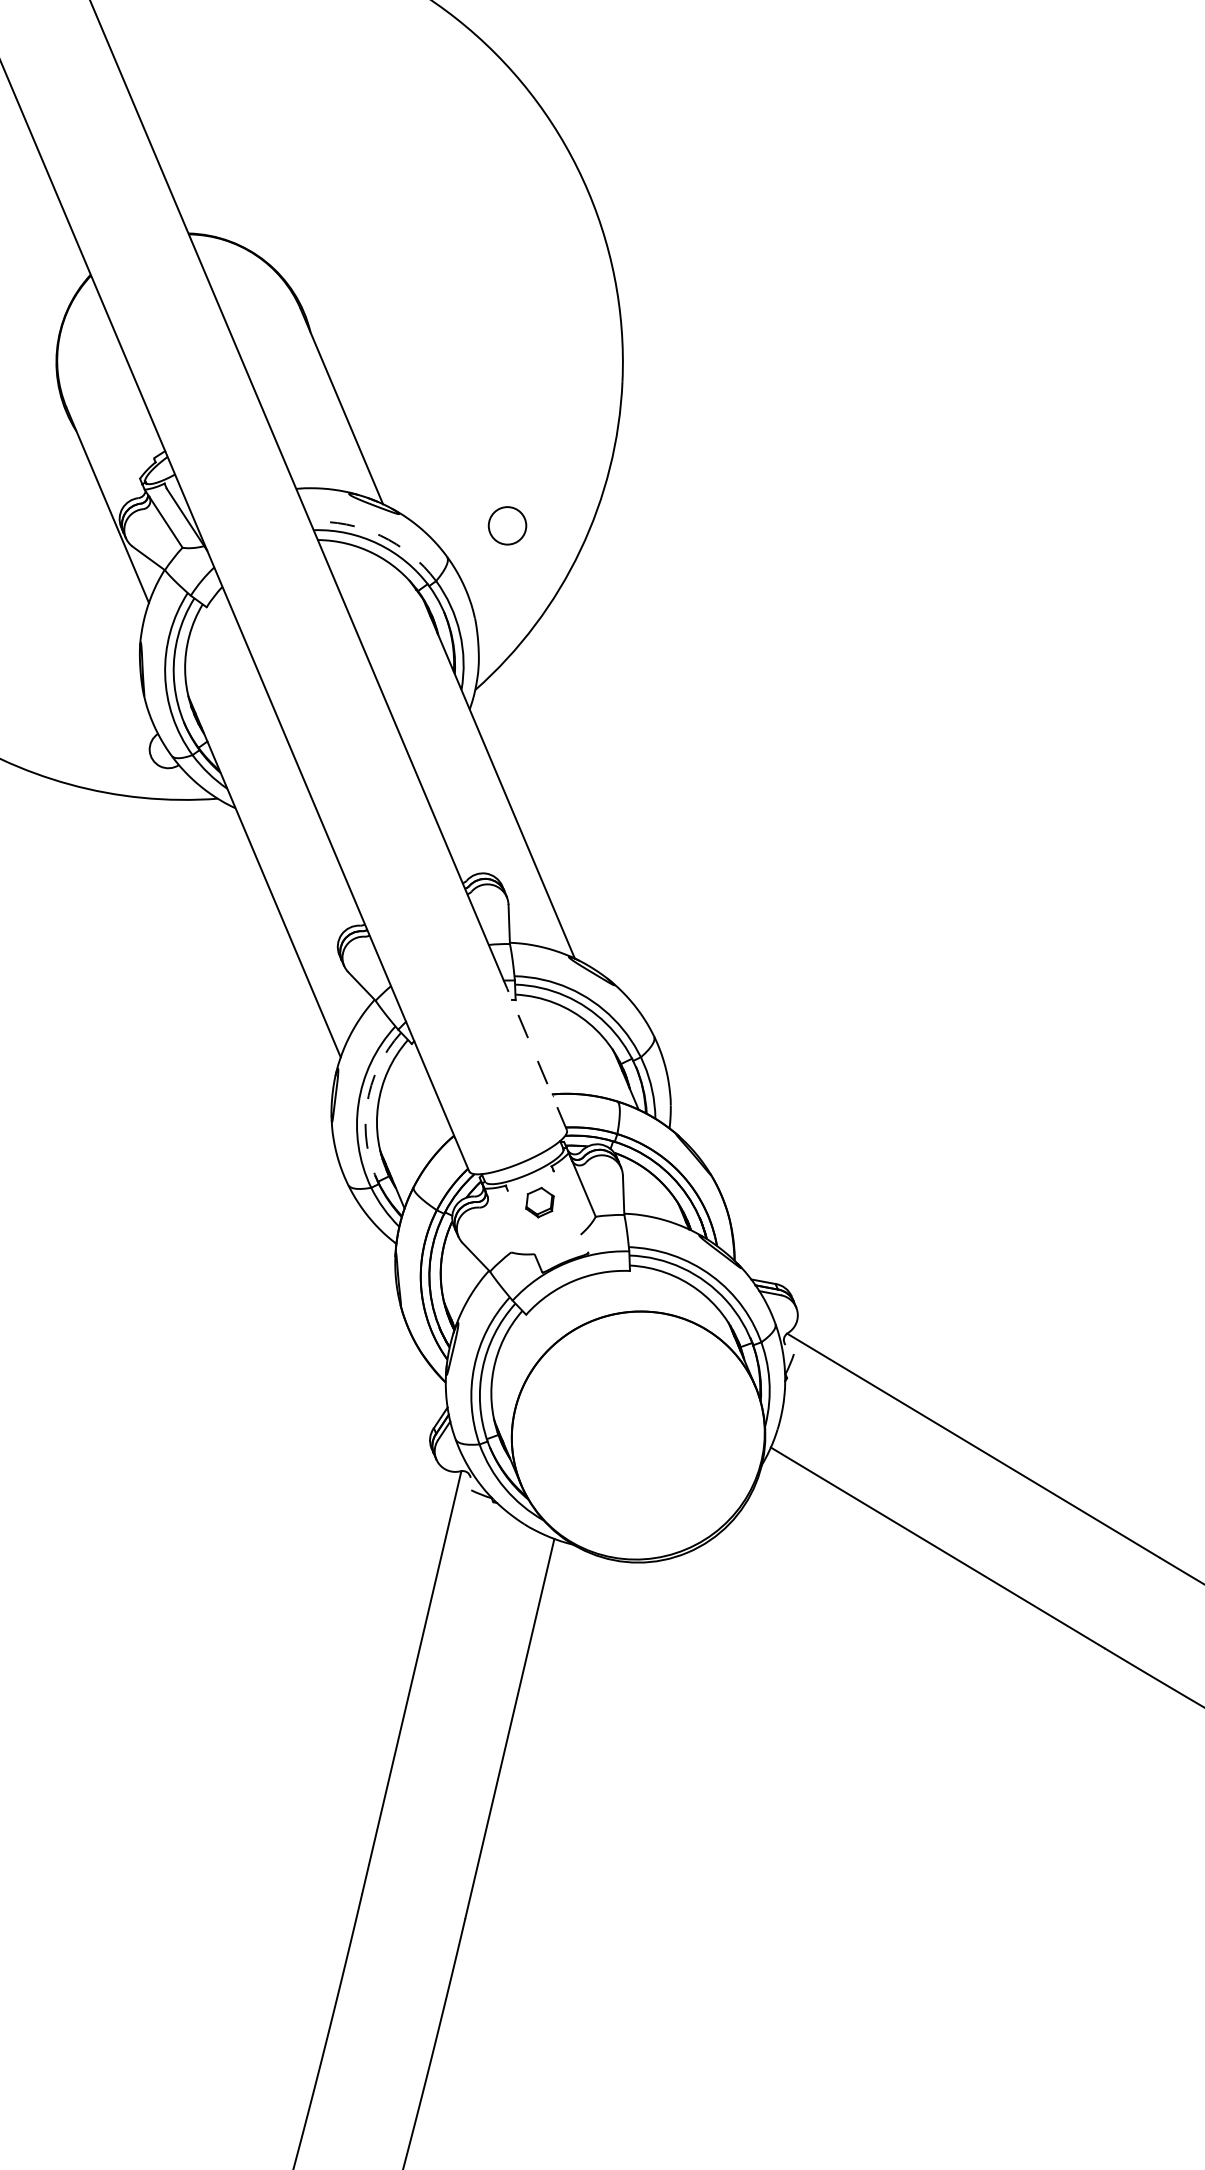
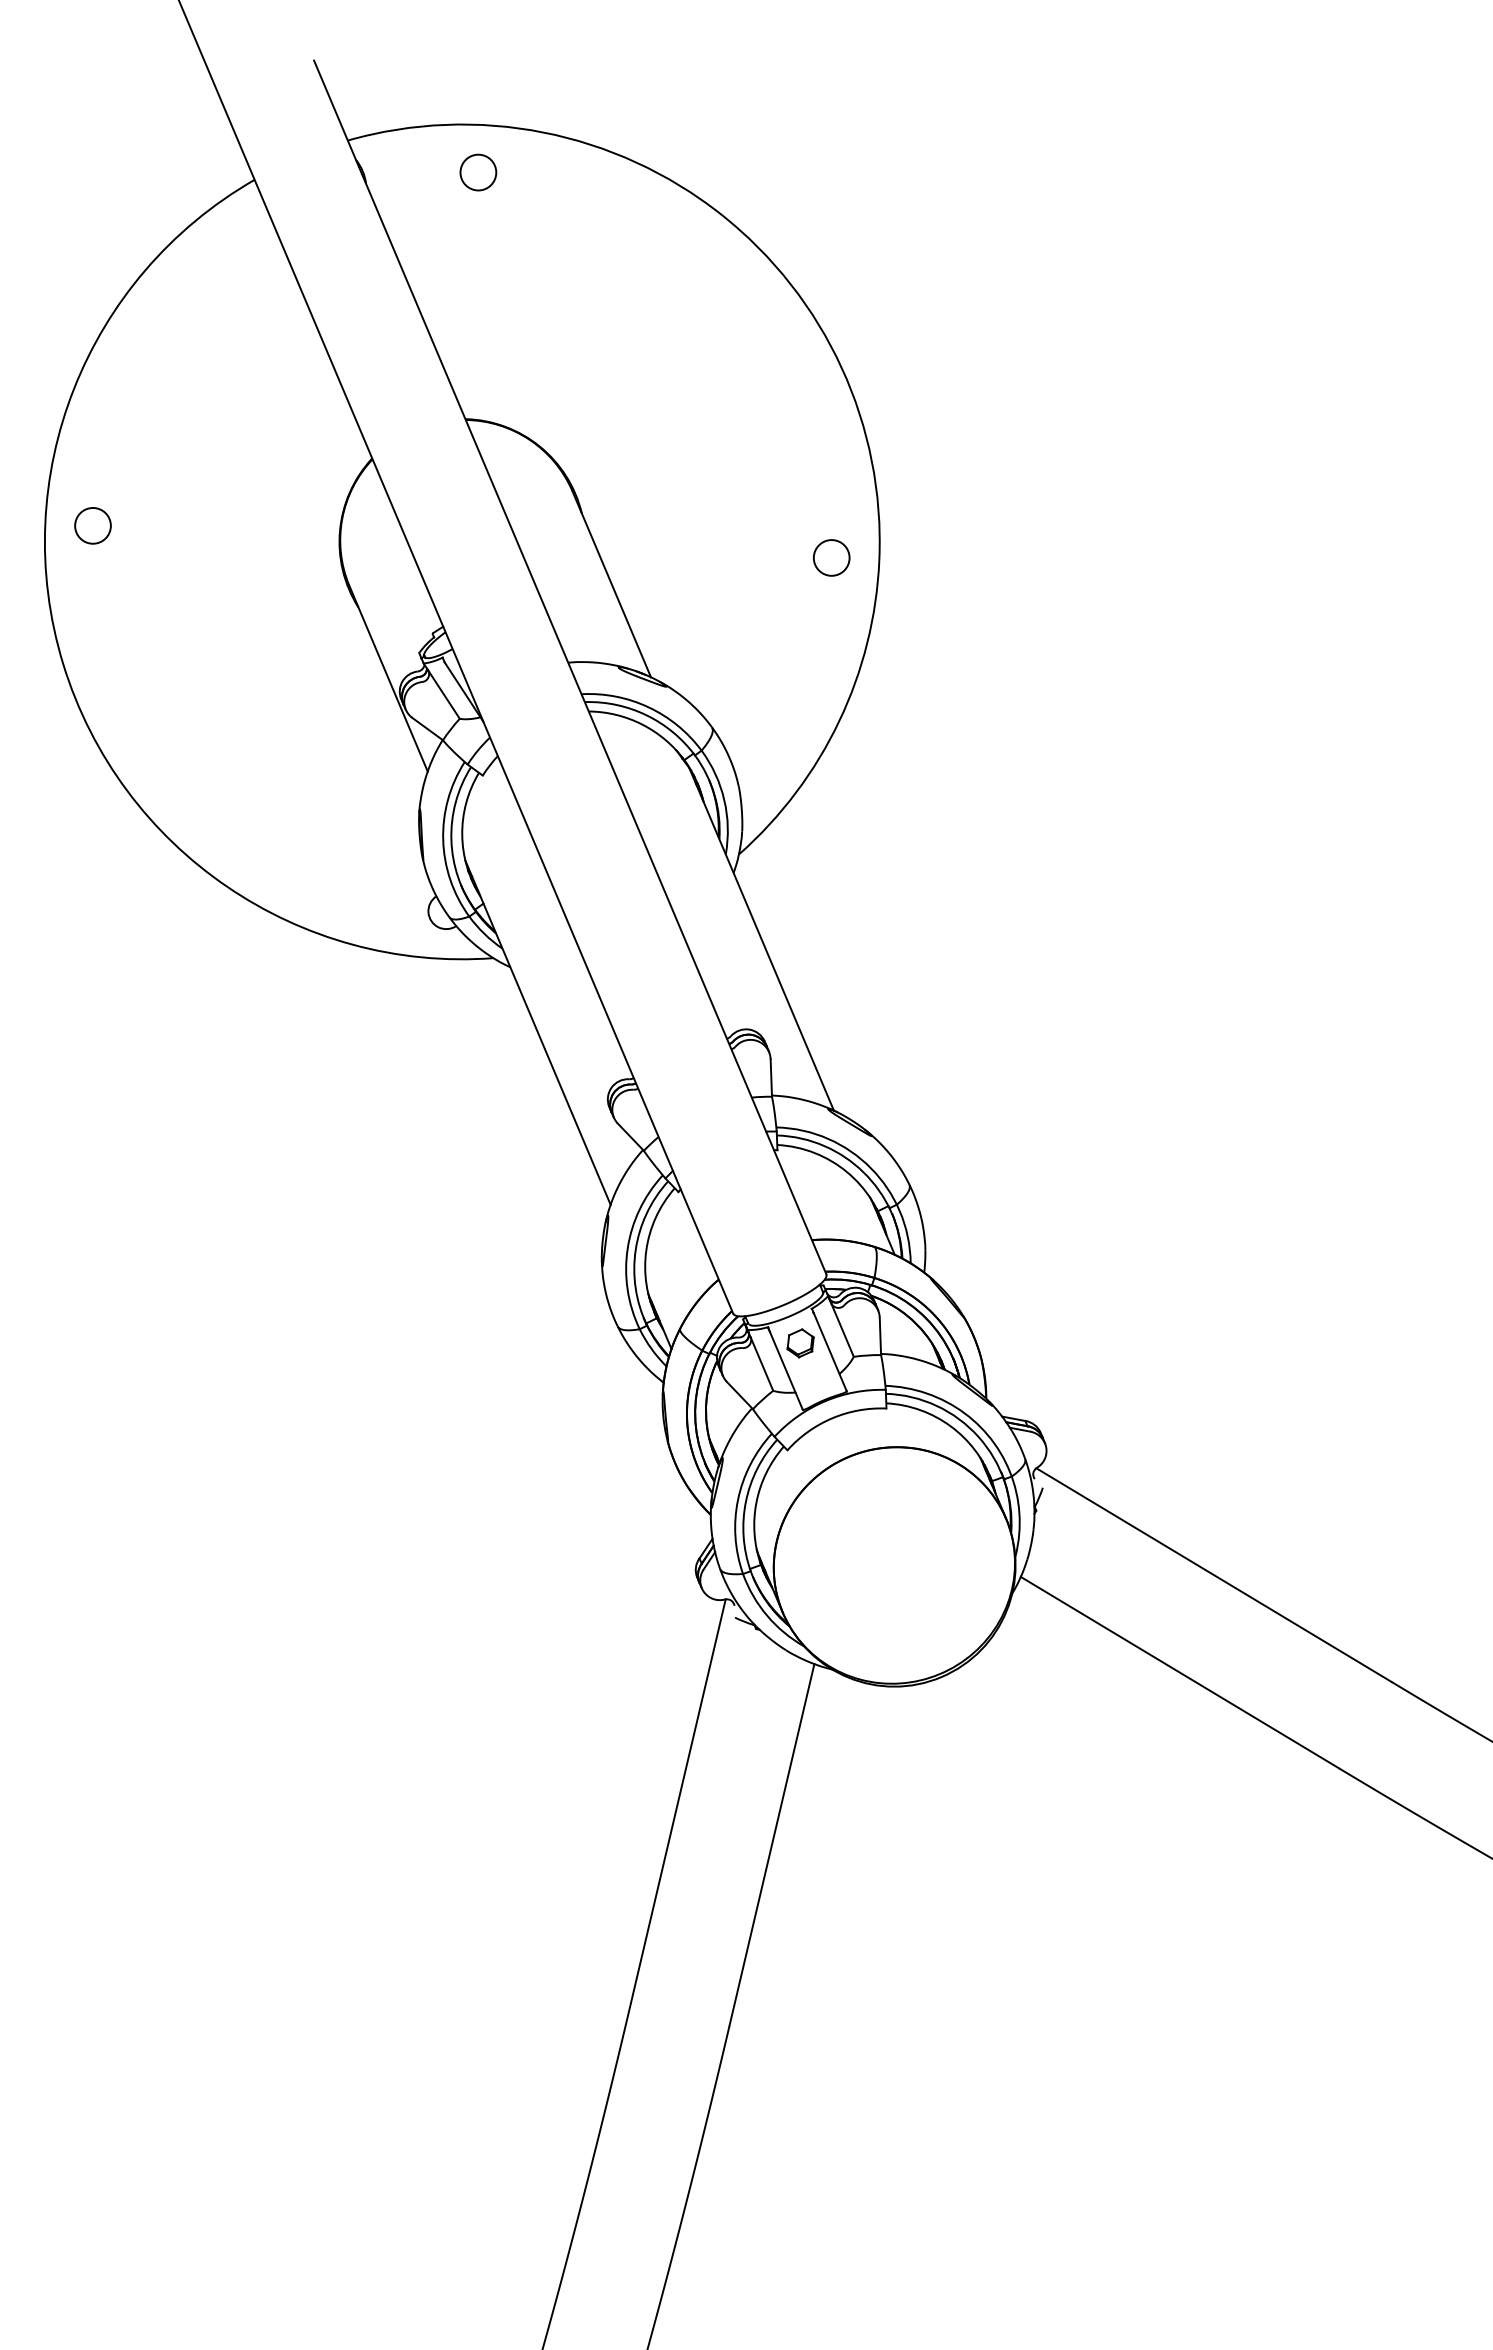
circle: (507, 525) -> (831, 557), moved
arc: (380, 535) -> (648, 707), dashed -> solid
line: (536, 1059) -> (797, 1206), dashed -> solid
arc: (366, 1105) -> (635, 1250), dashed -> solid
line: (570, 1212) -> (829, 1352), added
line: (519, 1220) -> (781, 1360), added
line: (498, 1223) -> (761, 1363), added

